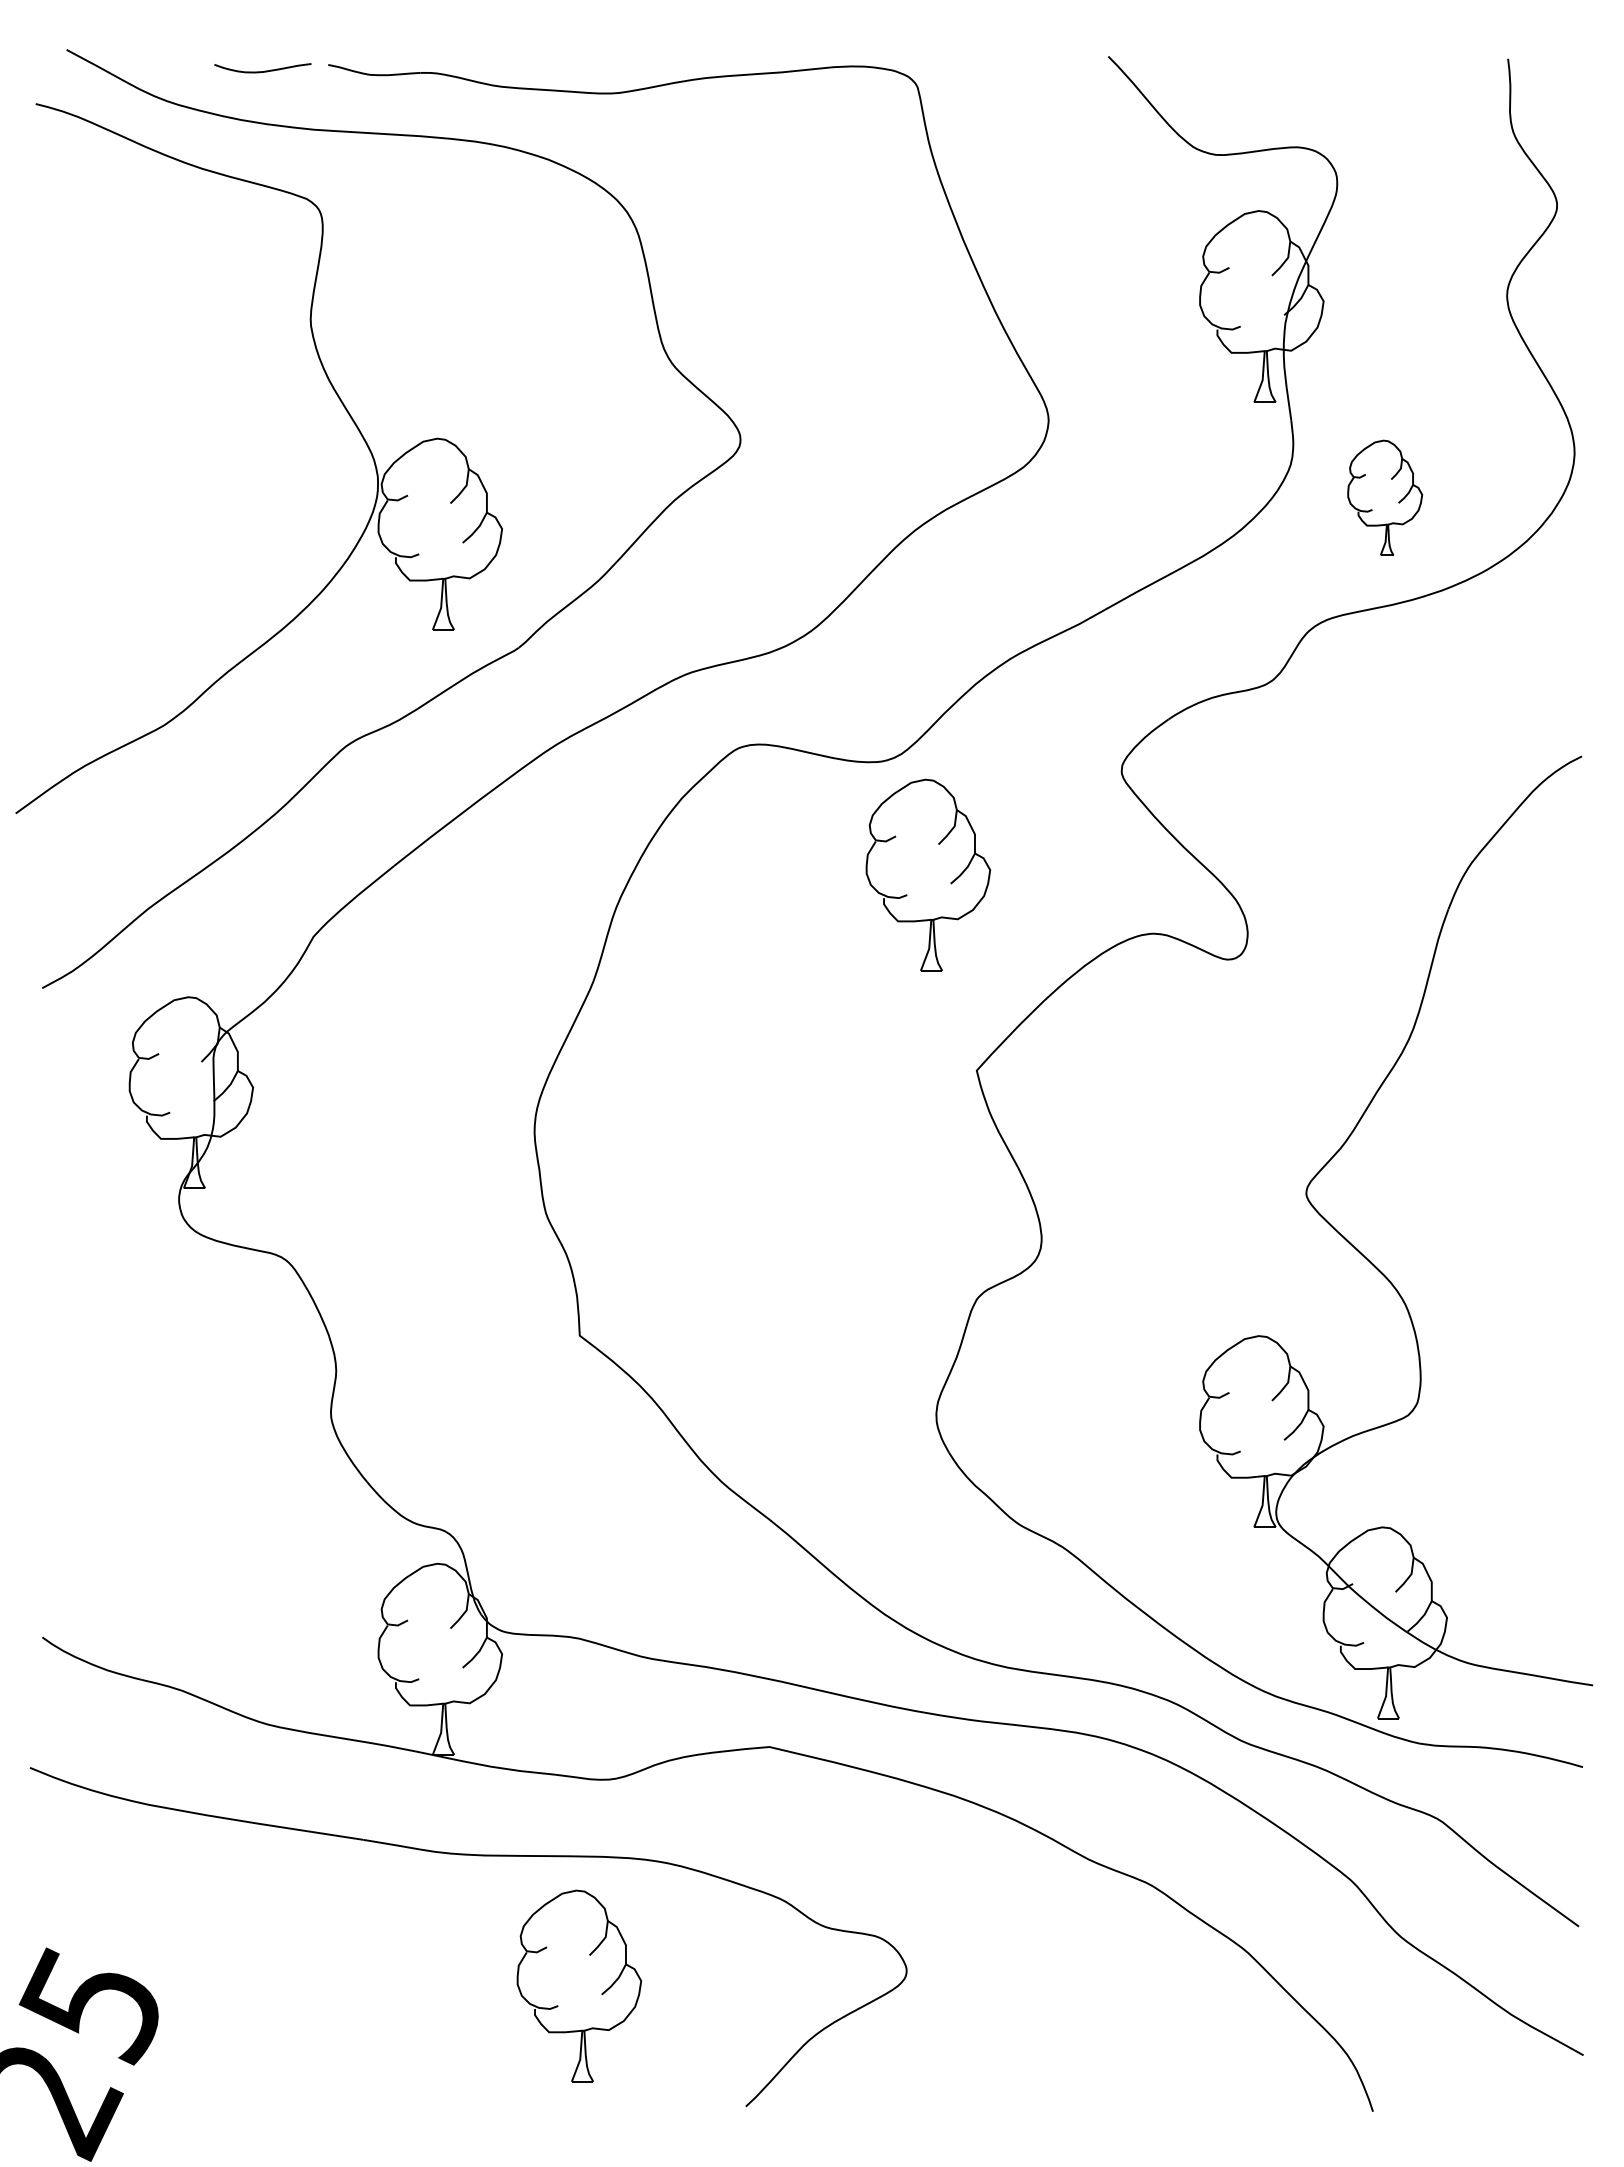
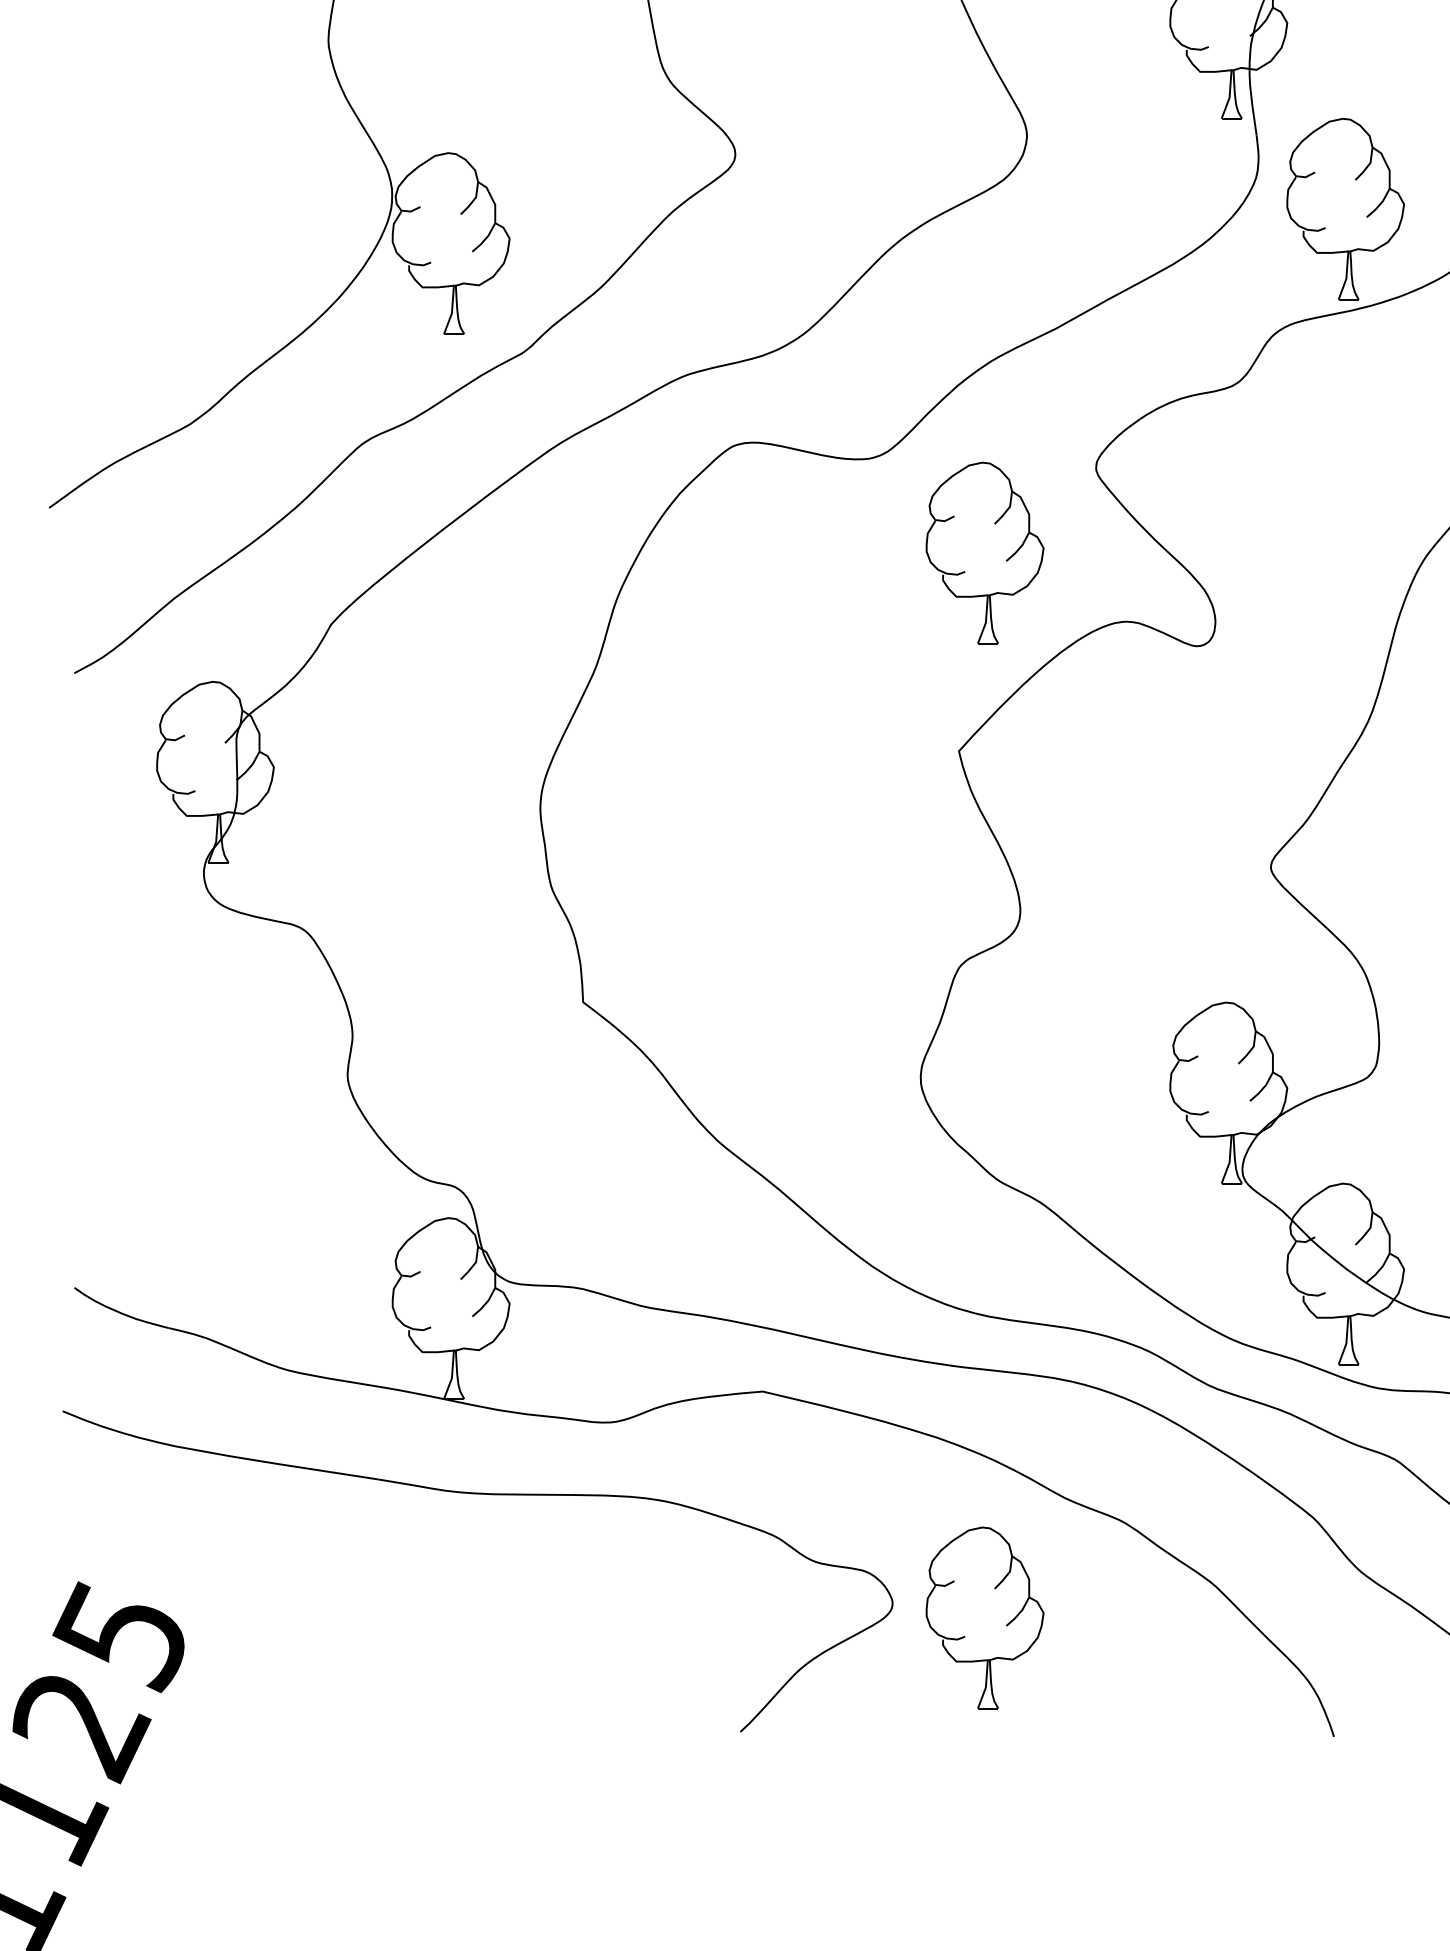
part: (1384, 497) -> (1344, 208), size x1.67
part: (950, 882) -> (1006, 559), moved
part: (601, 1993) -> (1006, 1624), moved

